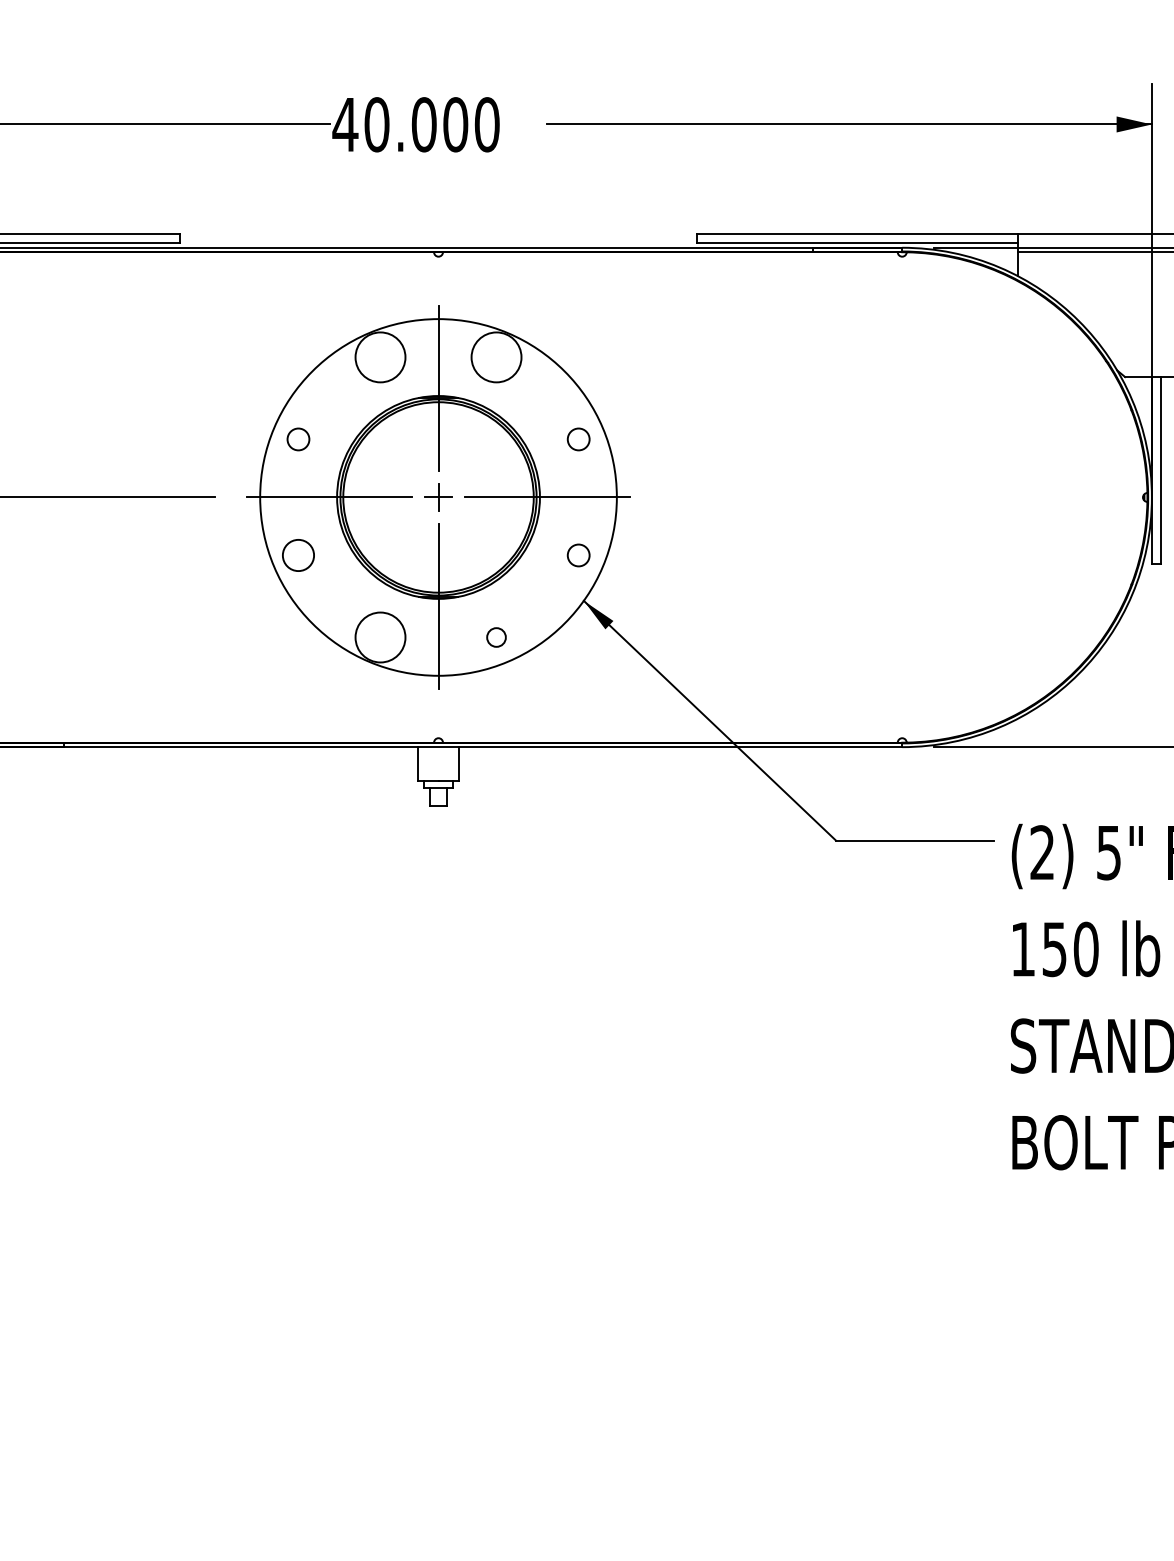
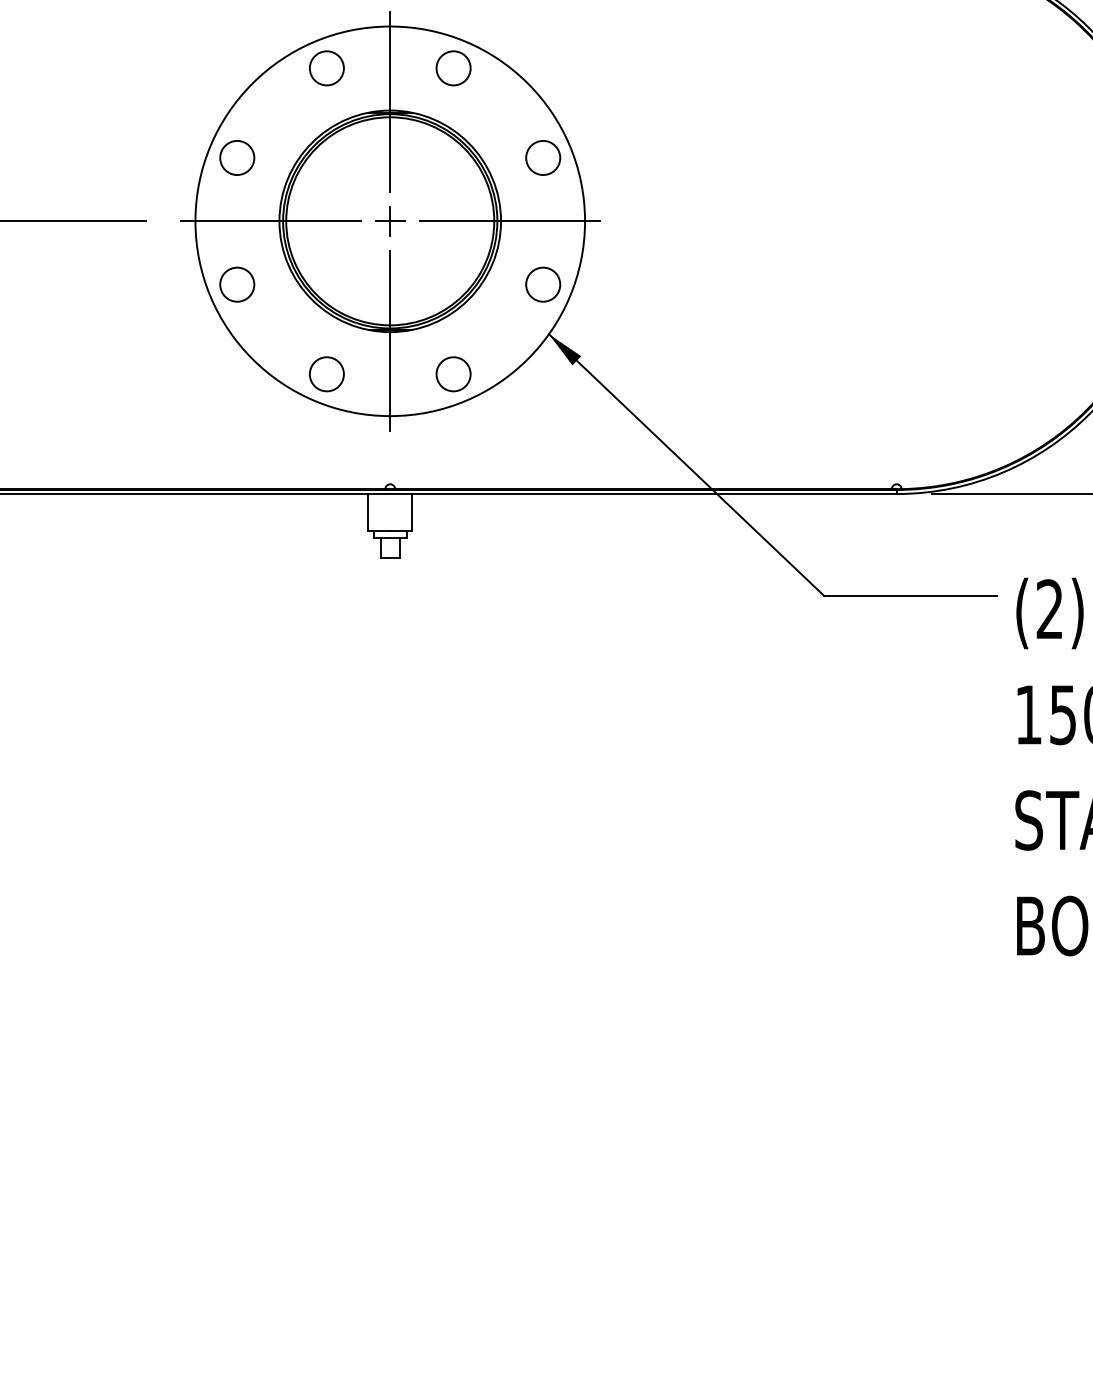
circle: (380, 357) -> (326, 68), size x0.62
circle: (496, 357) -> (453, 68), size x0.62
circle: (298, 439) -> (237, 158), size x1.43
circle: (578, 439) -> (543, 158), size x1.43
circle: (578, 555) -> (543, 284), size x1.43
circle: (380, 637) -> (326, 374), size x0.62
circle: (496, 637) -> (453, 374), size x1.67

